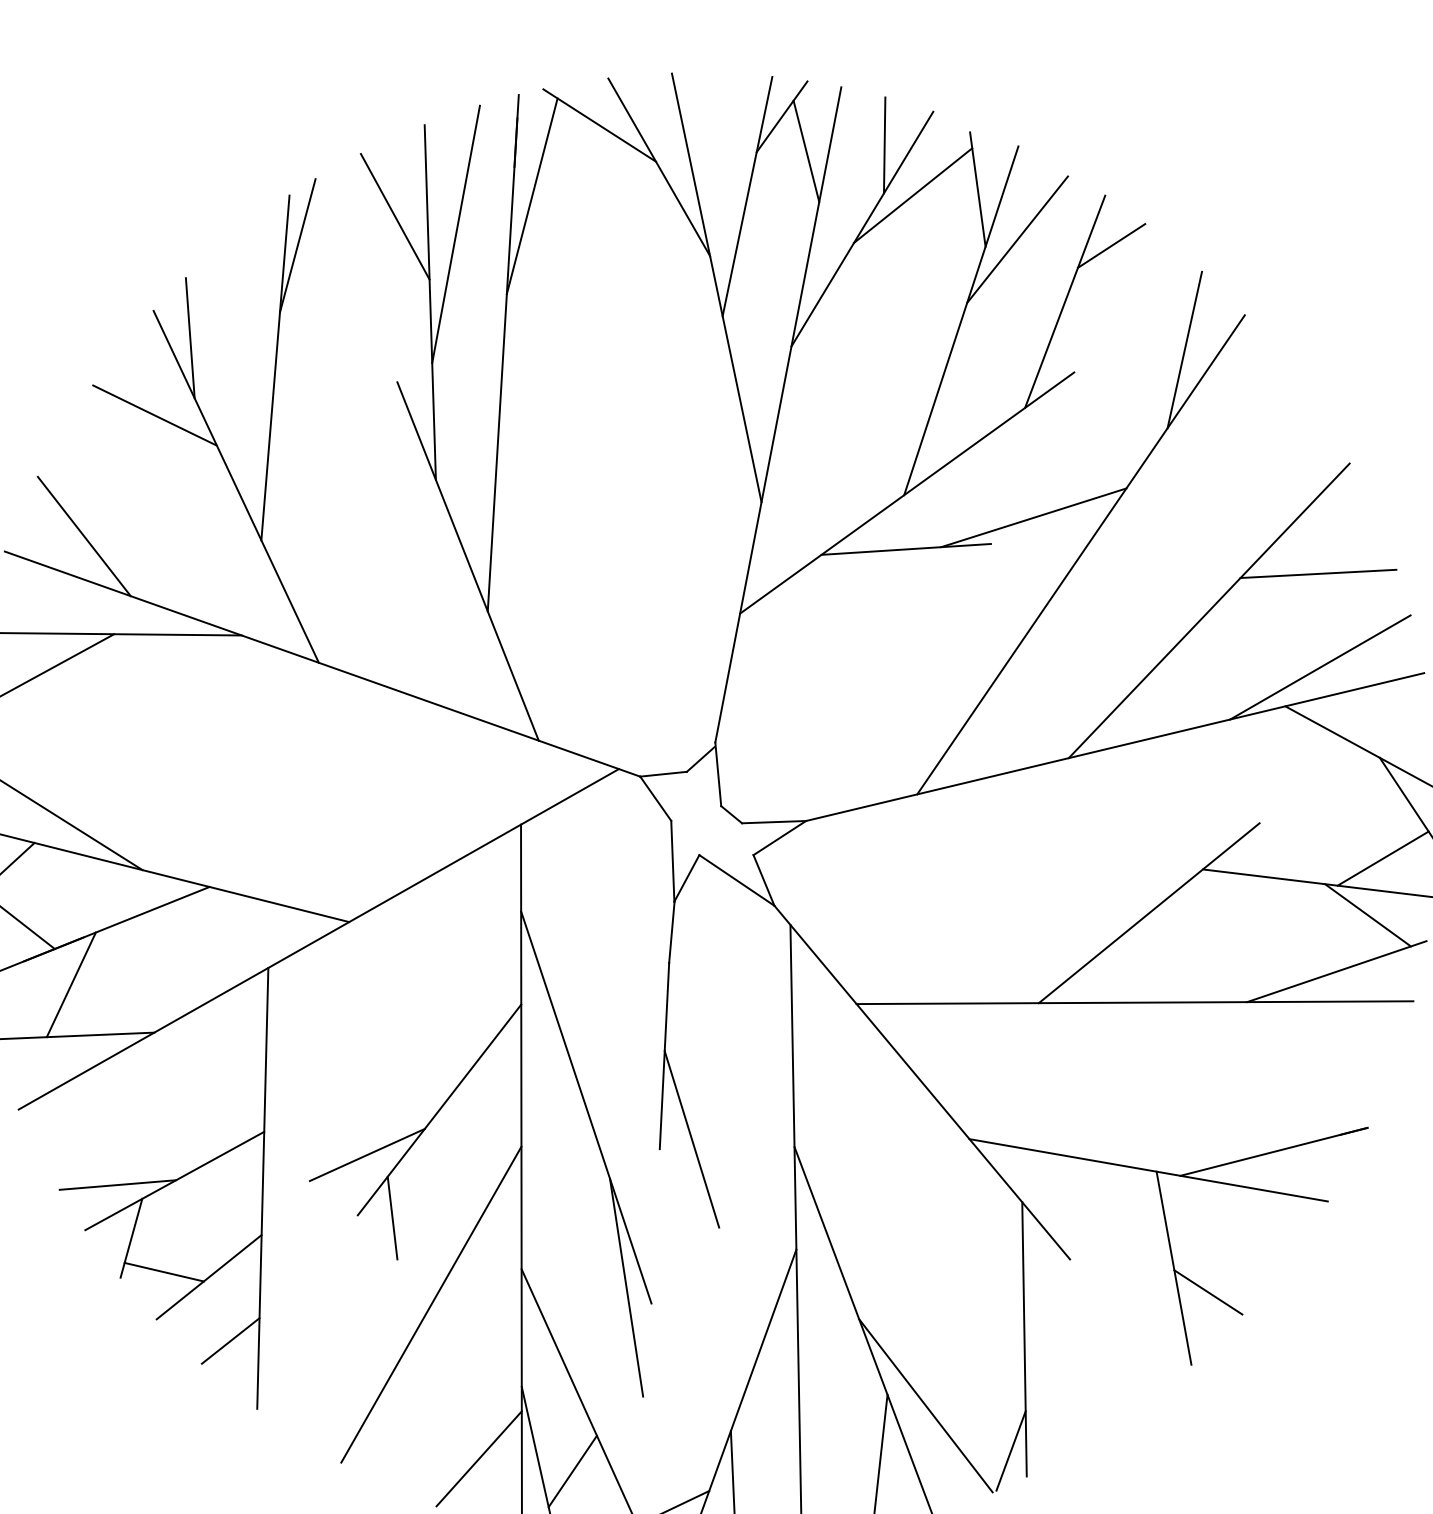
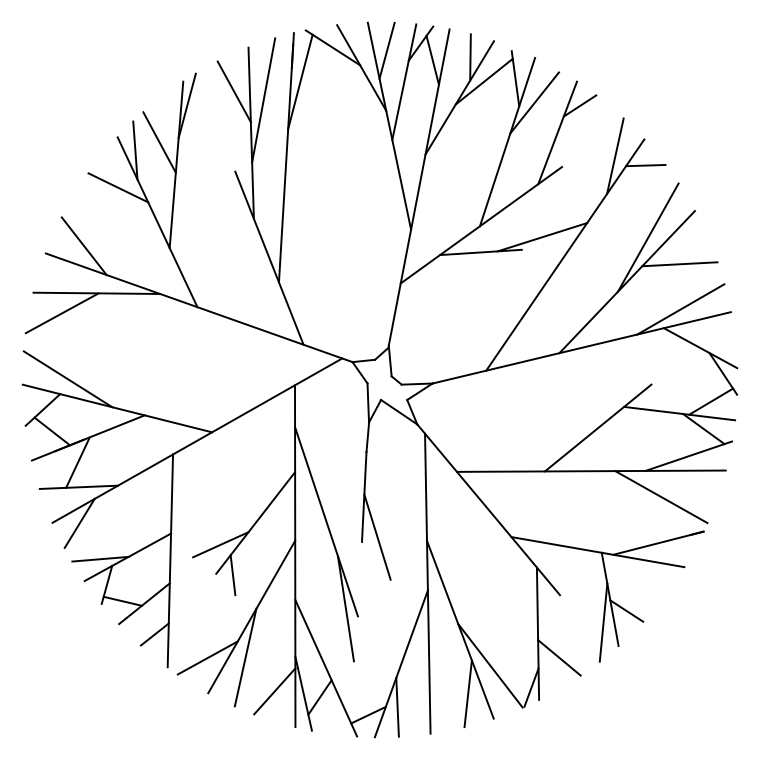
line: (710, 130) -> (386, 50), added
line: (240, 321) -> (159, 142), added
line: (1247, 369) -> (645, 165), added
line: (1253, 518) -> (648, 237), added
line: (1280, 1057) -> (661, 497), added
line: (74, 1108) -> (79, 522), added
line: (1160, 1316) -> (603, 622), added
line: (339, 1388) -> (207, 657), added
line: (418, 1388) -> (245, 657), added
line: (1069, 1388) -> (559, 657), added

